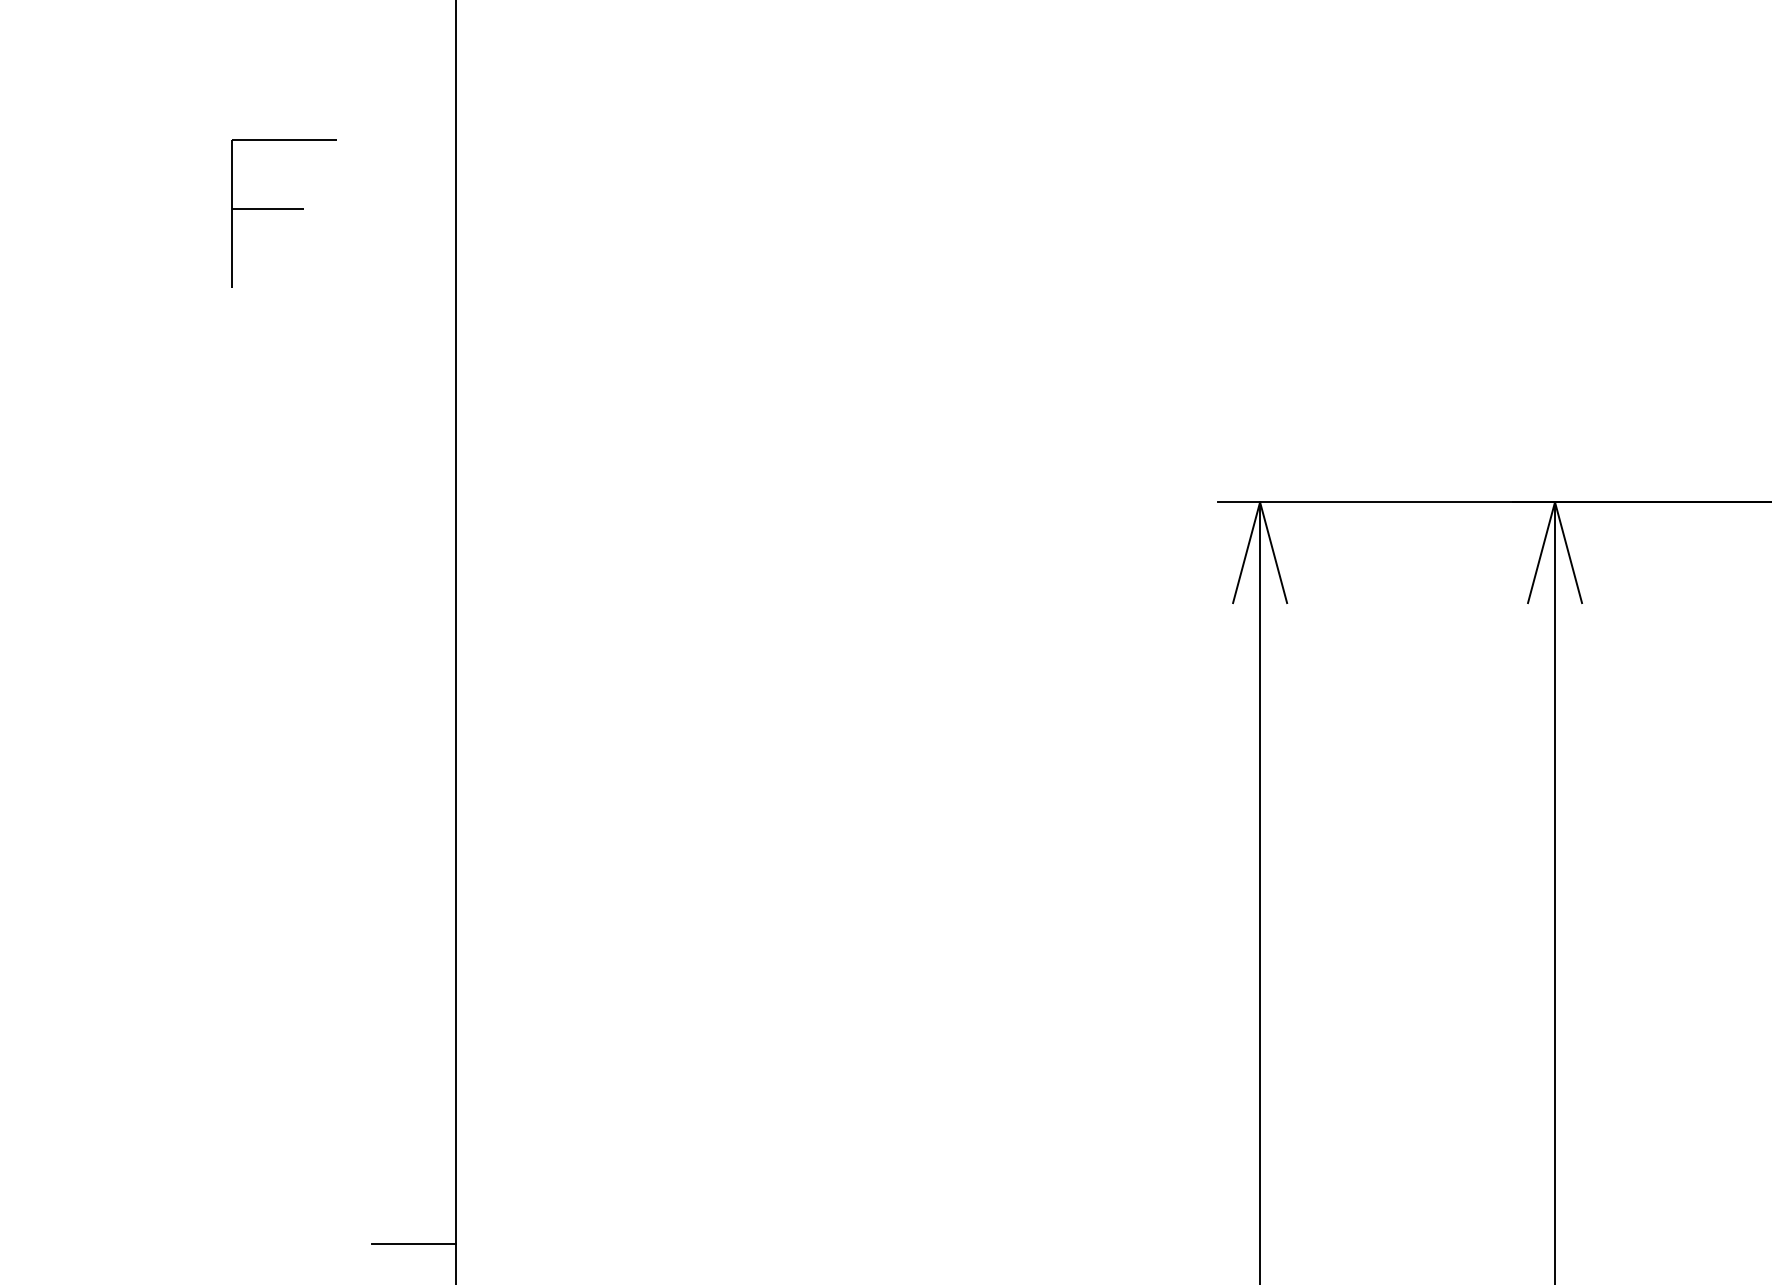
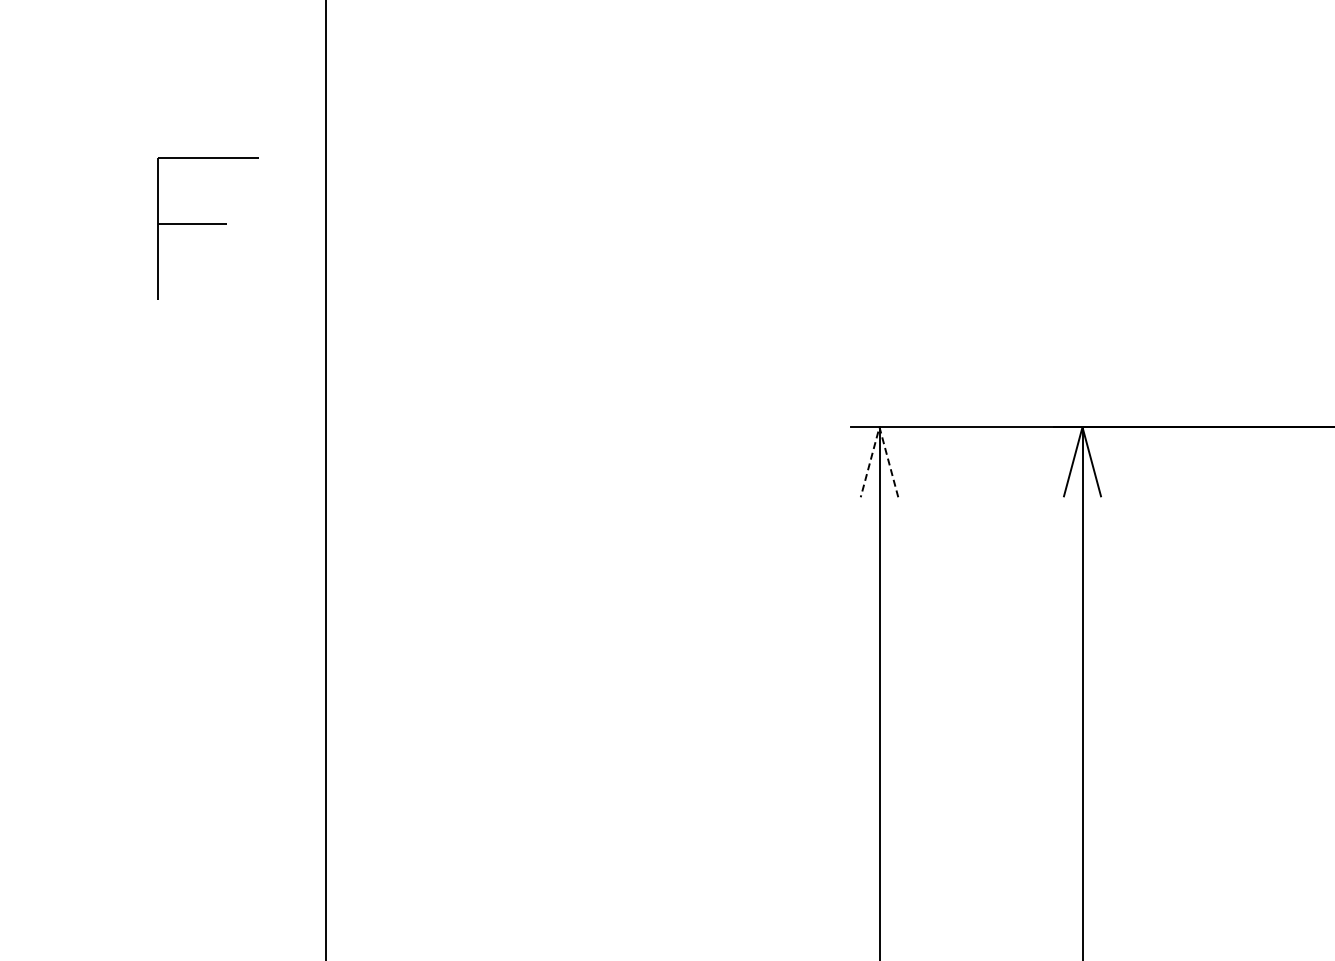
part: (283, 213) -> (207, 228), size x1.4
line: (1260, 502) -> (879, 427), solid -> dashed
line: (414, 1243) -> (297, 937), removed

